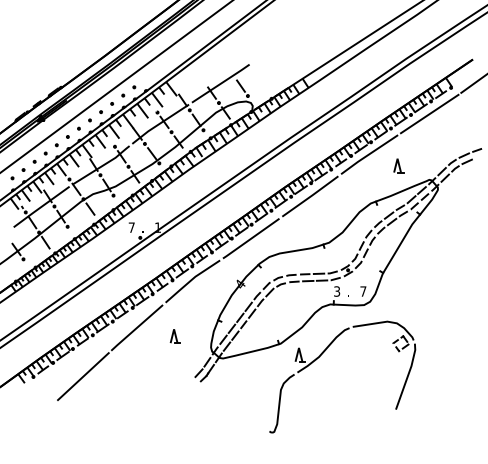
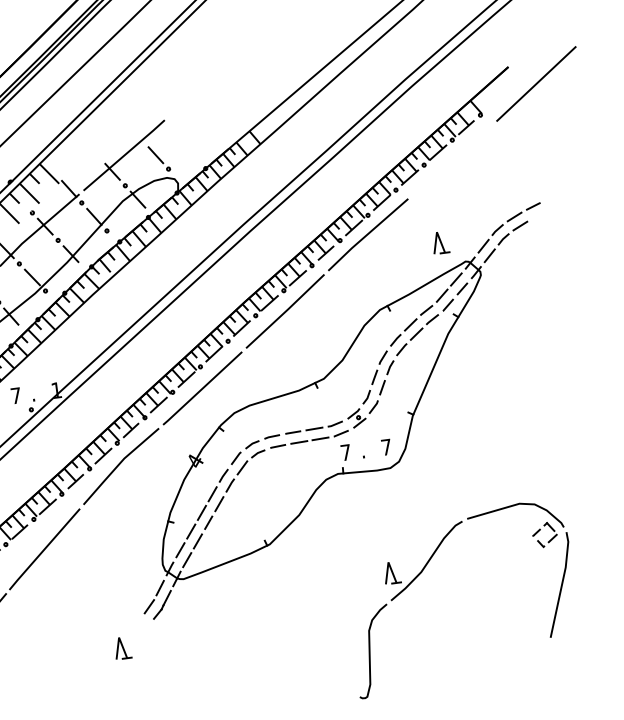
line: (429, 113) -> (452, 159), removed
part: (398, 165) -> (439, 242), moved
text: (337, 291) -> (346, 452), 3 -> 7
part: (174, 336) -> (121, 648), moved
part: (321, 355) -> (424, 569), moved

